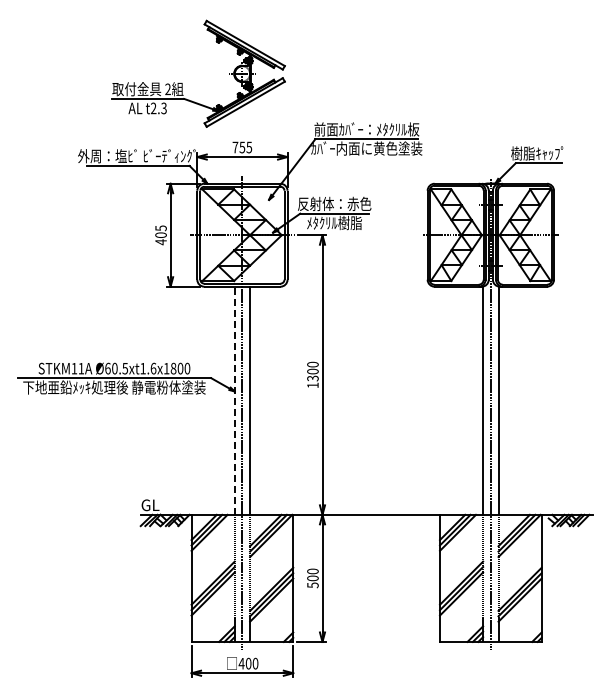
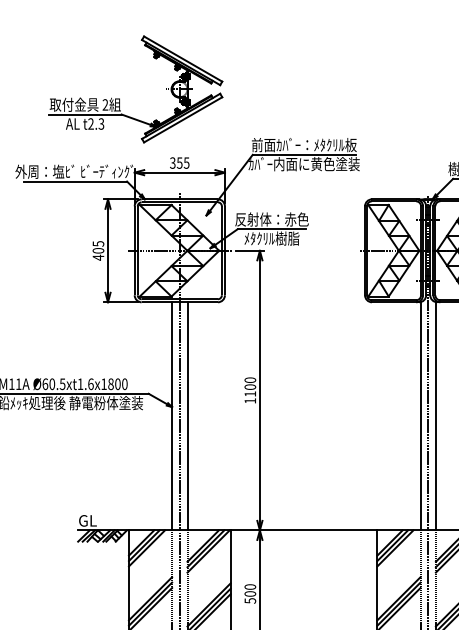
text: (235, 147) -> (172, 163), 755 -> 355
text: (312, 378) -> (249, 394), 1300 -> 1100
line: (234, 400) -> (171, 416), dashed -> solid

